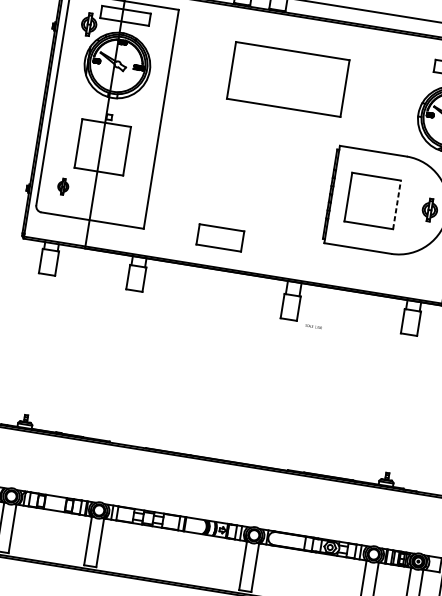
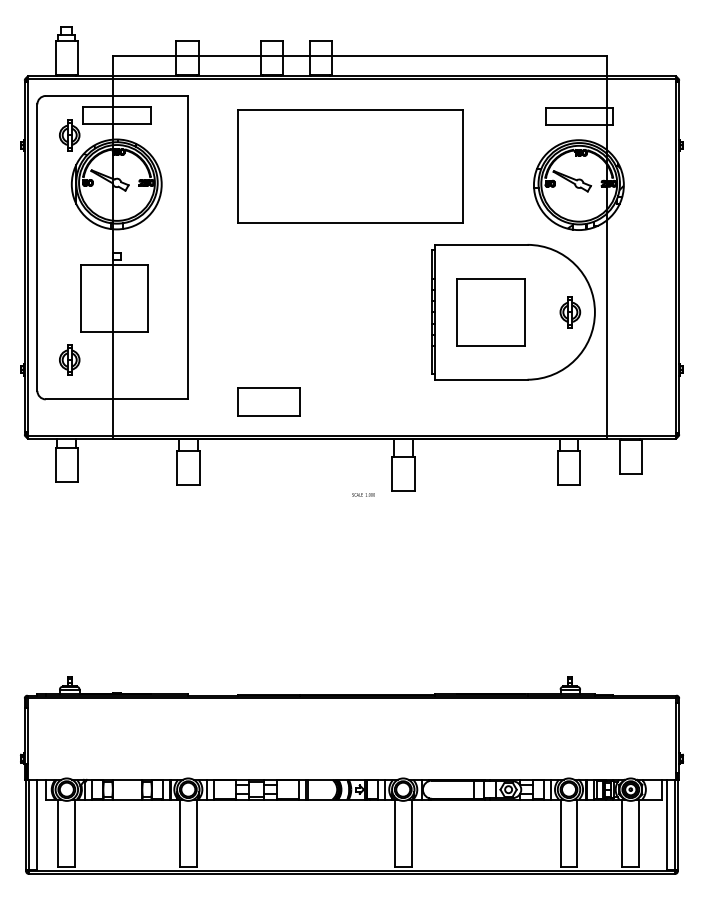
part: (288, 79) -> (350, 166), size x1.43
part: (63, 186) -> (69, 359), size x1.43
line: (396, 205) -> (524, 312), dashed -> solid
part: (219, 237) -> (268, 401), moved
text: (313, 326) -> (363, 494), moved

